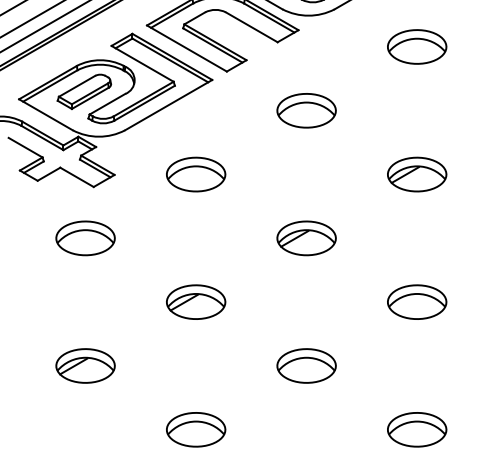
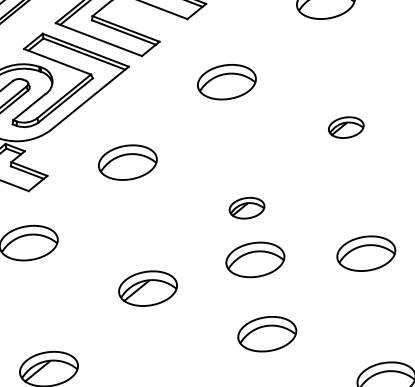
part: (417, 174) -> (346, 127), size x0.6
part: (306, 238) -> (246, 208), size x0.6
part: (306, 290) -> (255, 259), added

